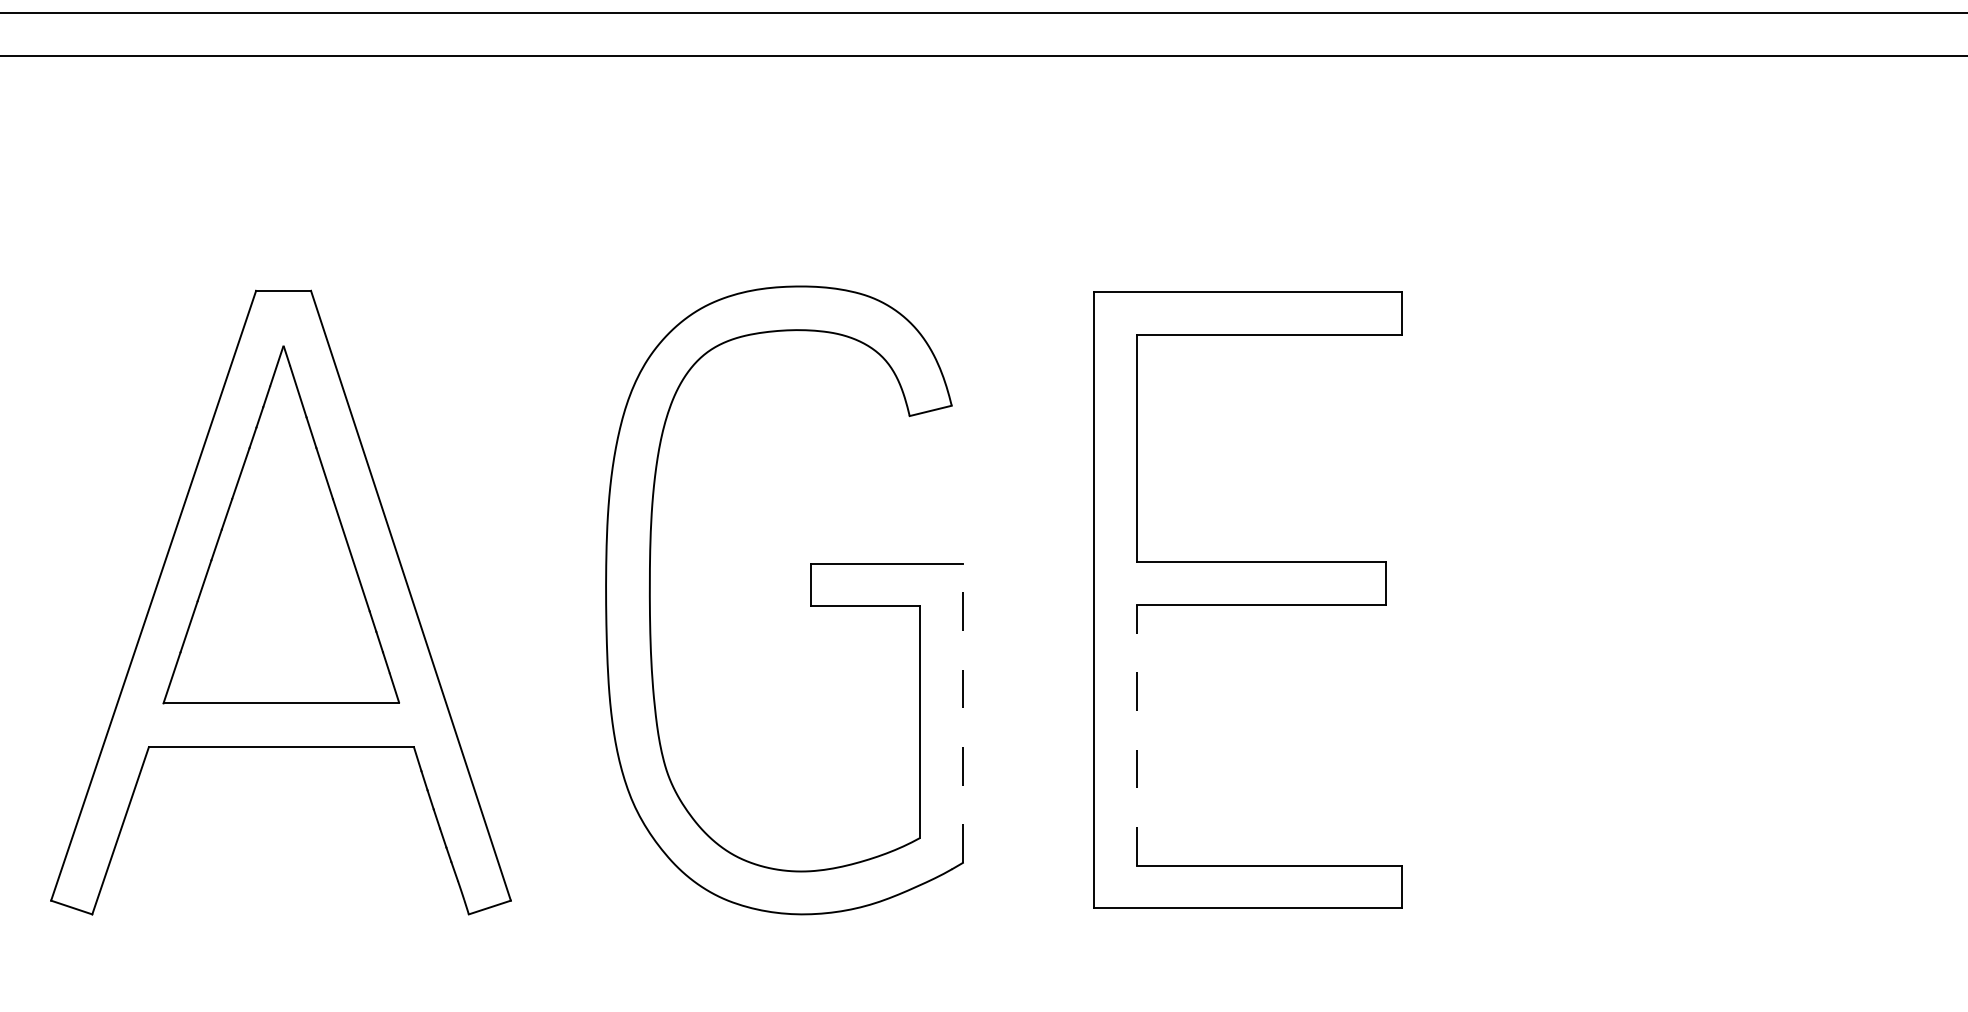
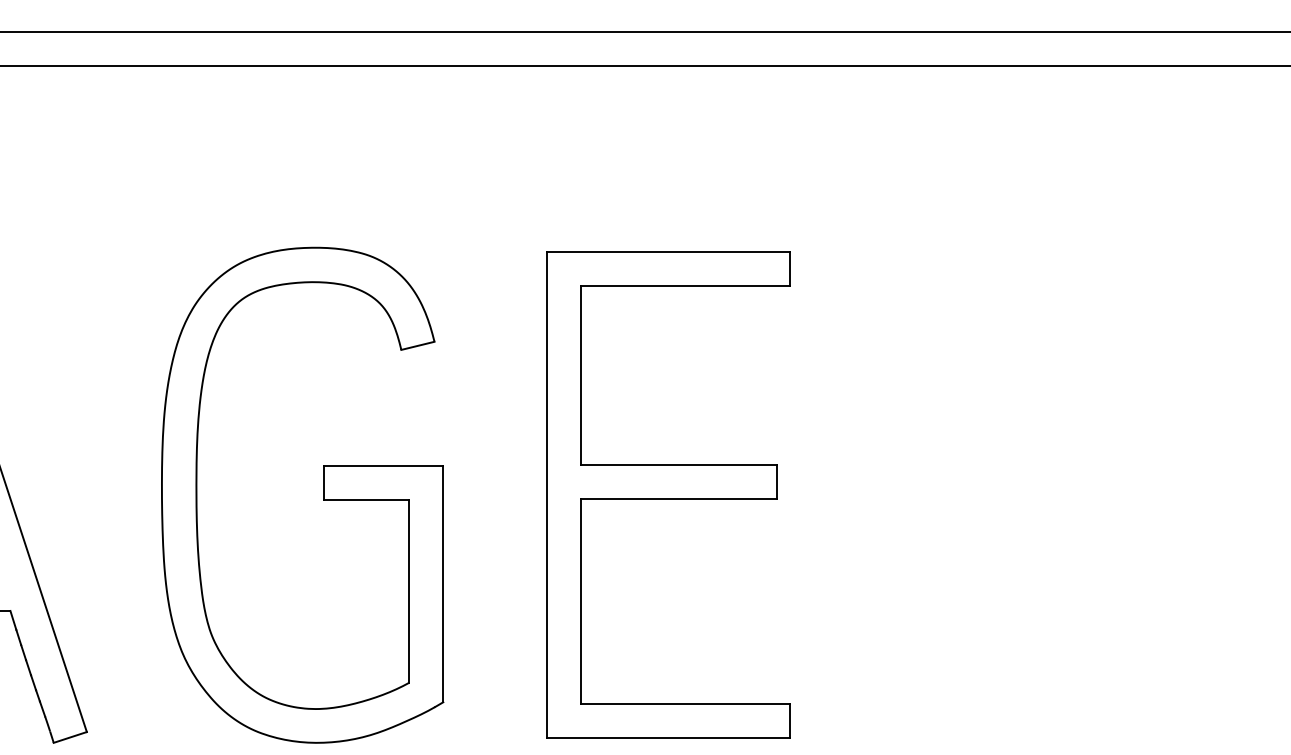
line: (962, 713) -> (442, 584), dashed -> solid
line: (1137, 734) -> (580, 601), dashed -> solid

